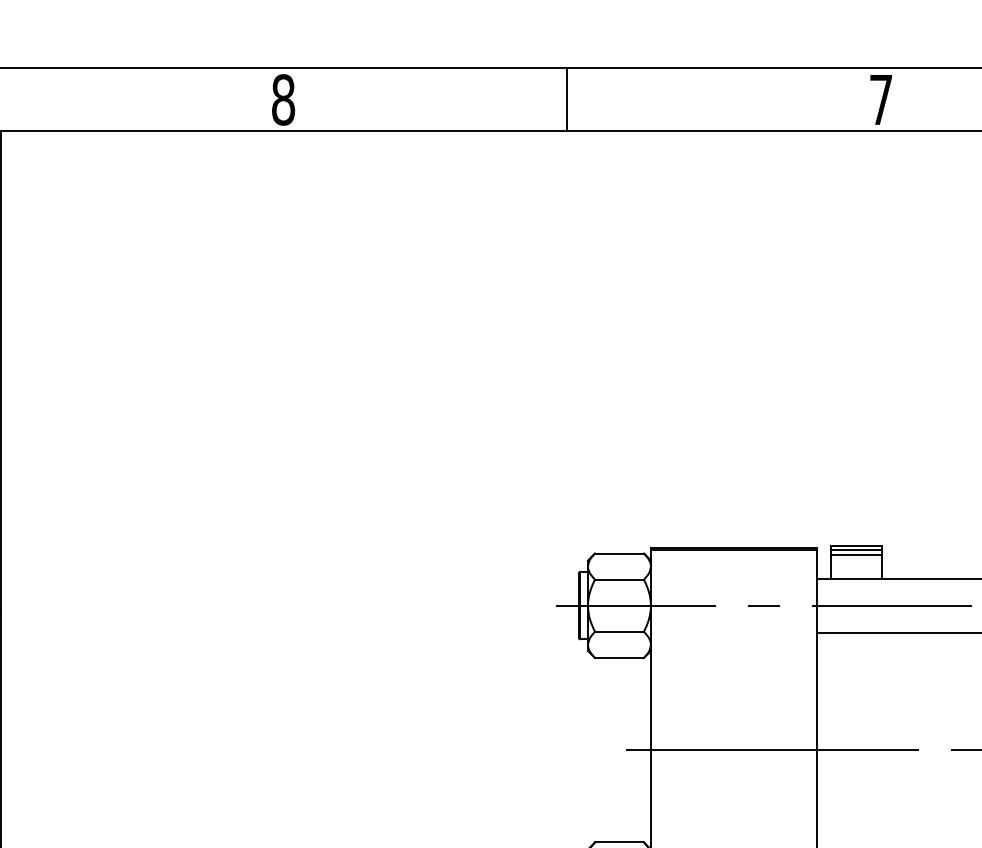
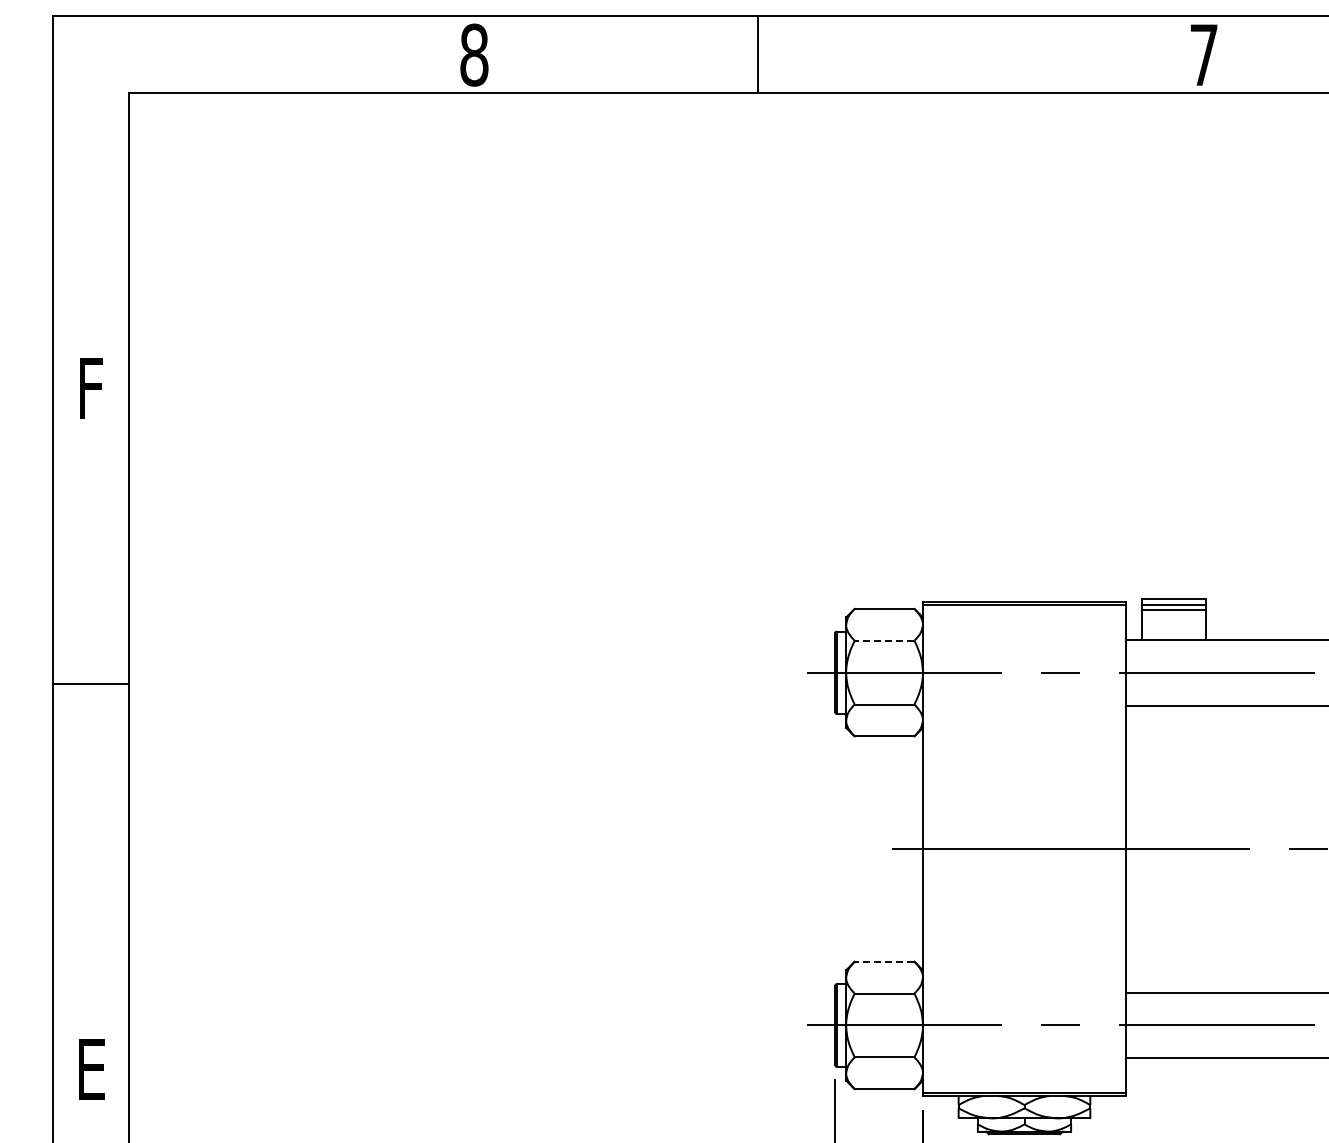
line: (566, 99) -> (757, 54), moved
line: (619, 579) -> (884, 640), solid -> dashed
line: (619, 842) -> (884, 961), solid -> dashed

